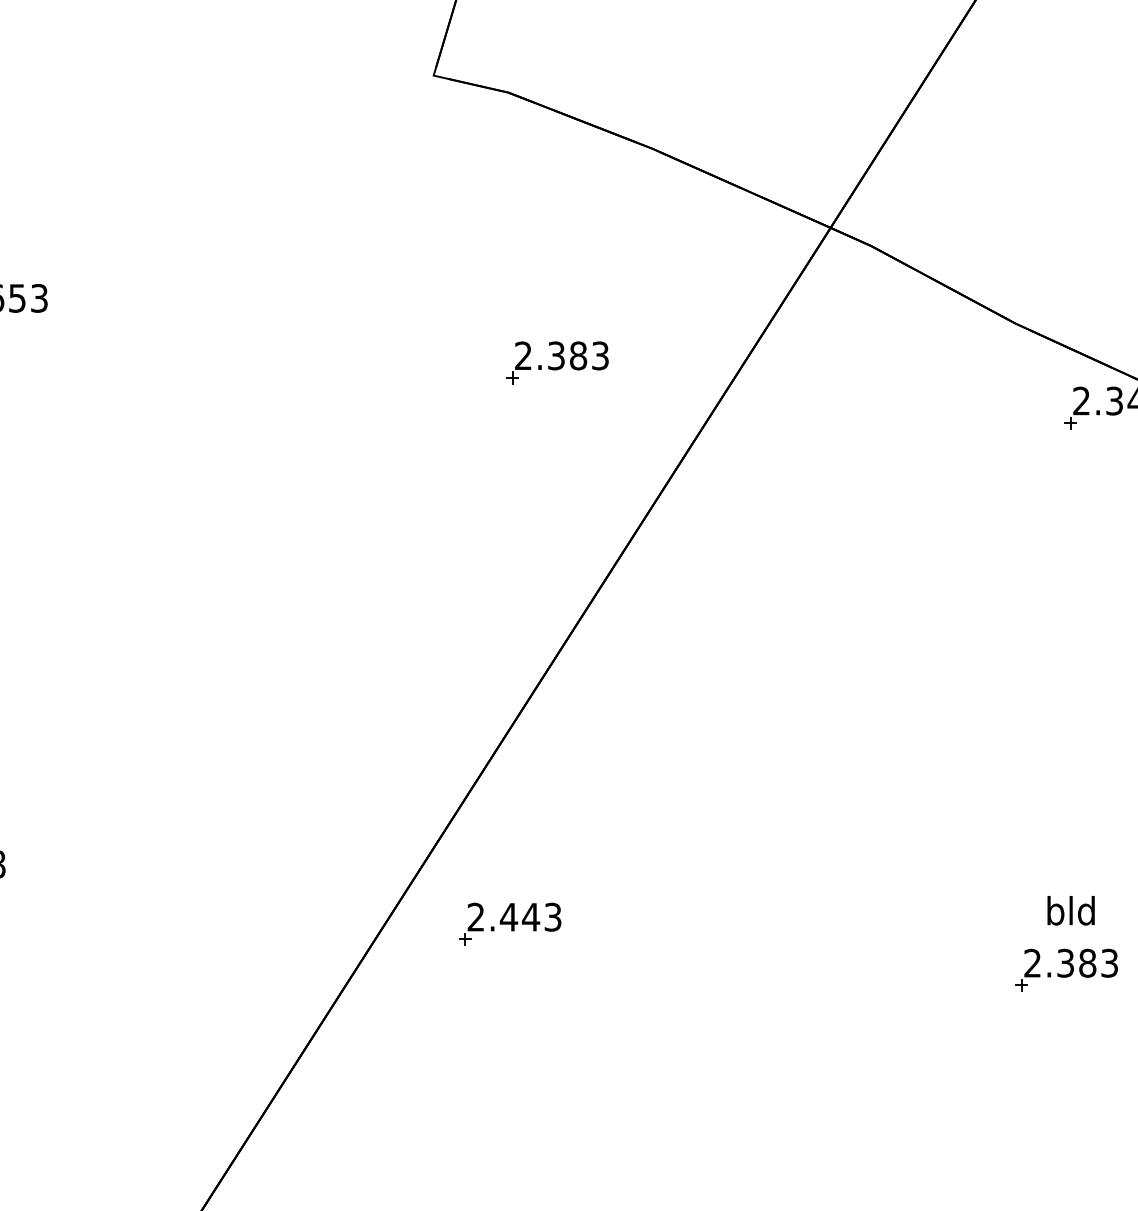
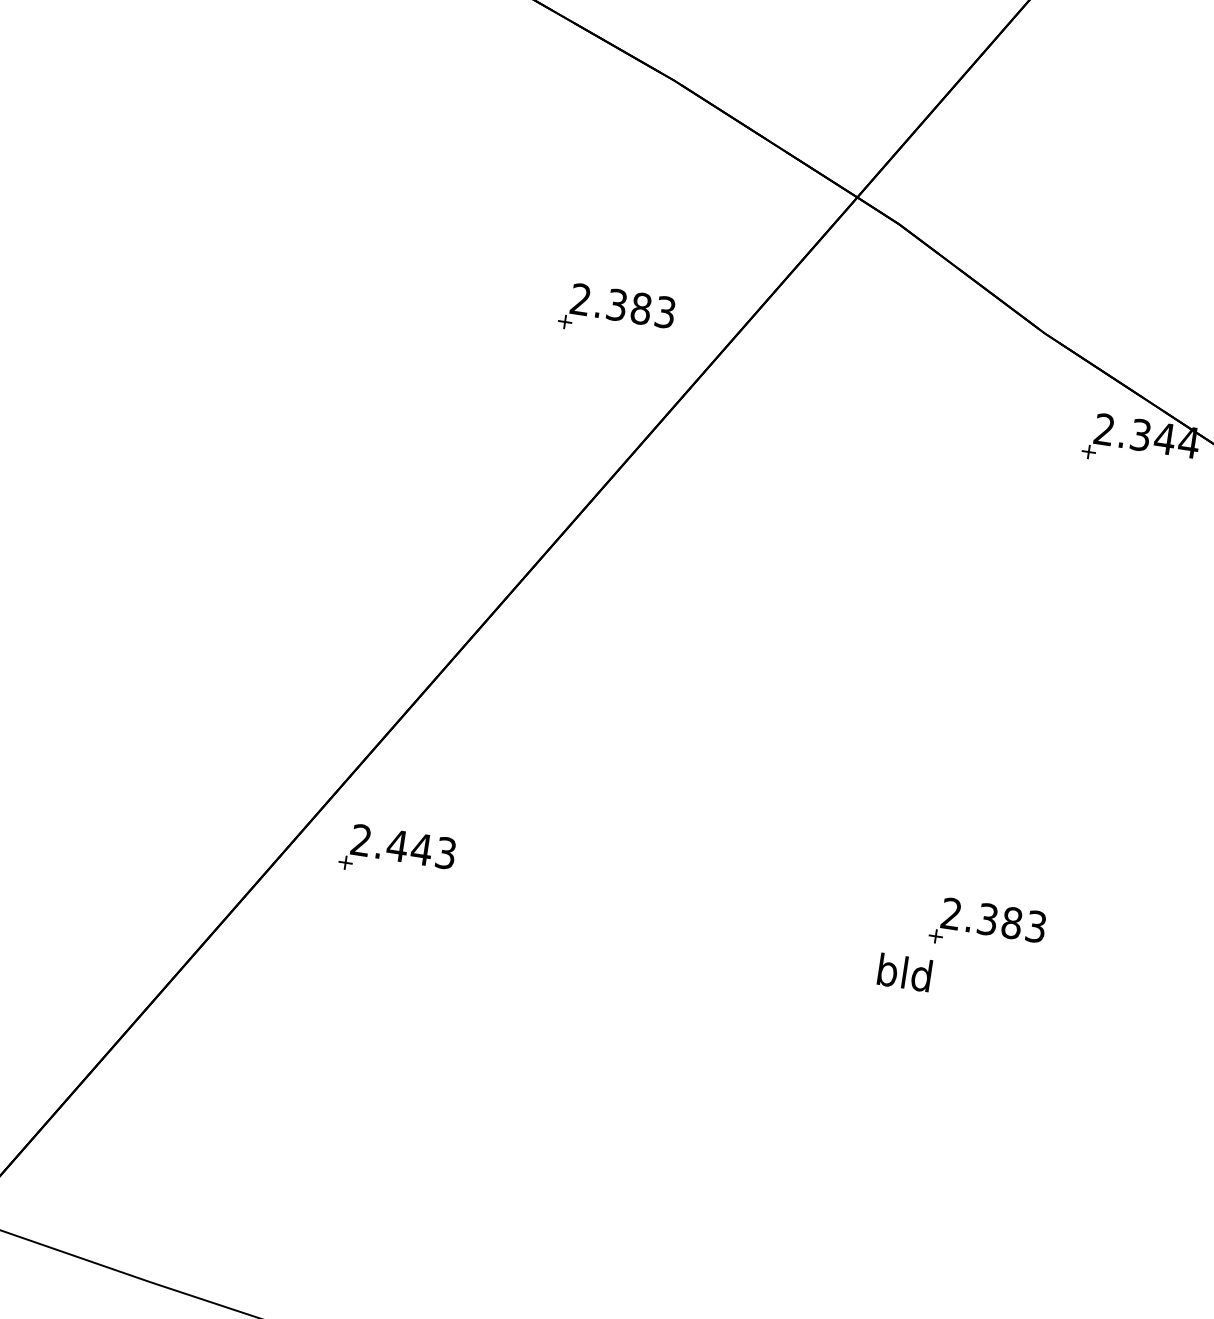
part: (557, 362) -> (617, 312), moved
text: (1070, 910) -> (904, 972), moved
part: (510, 923) -> (398, 853), moved
part: (1066, 969) -> (987, 926), moved

